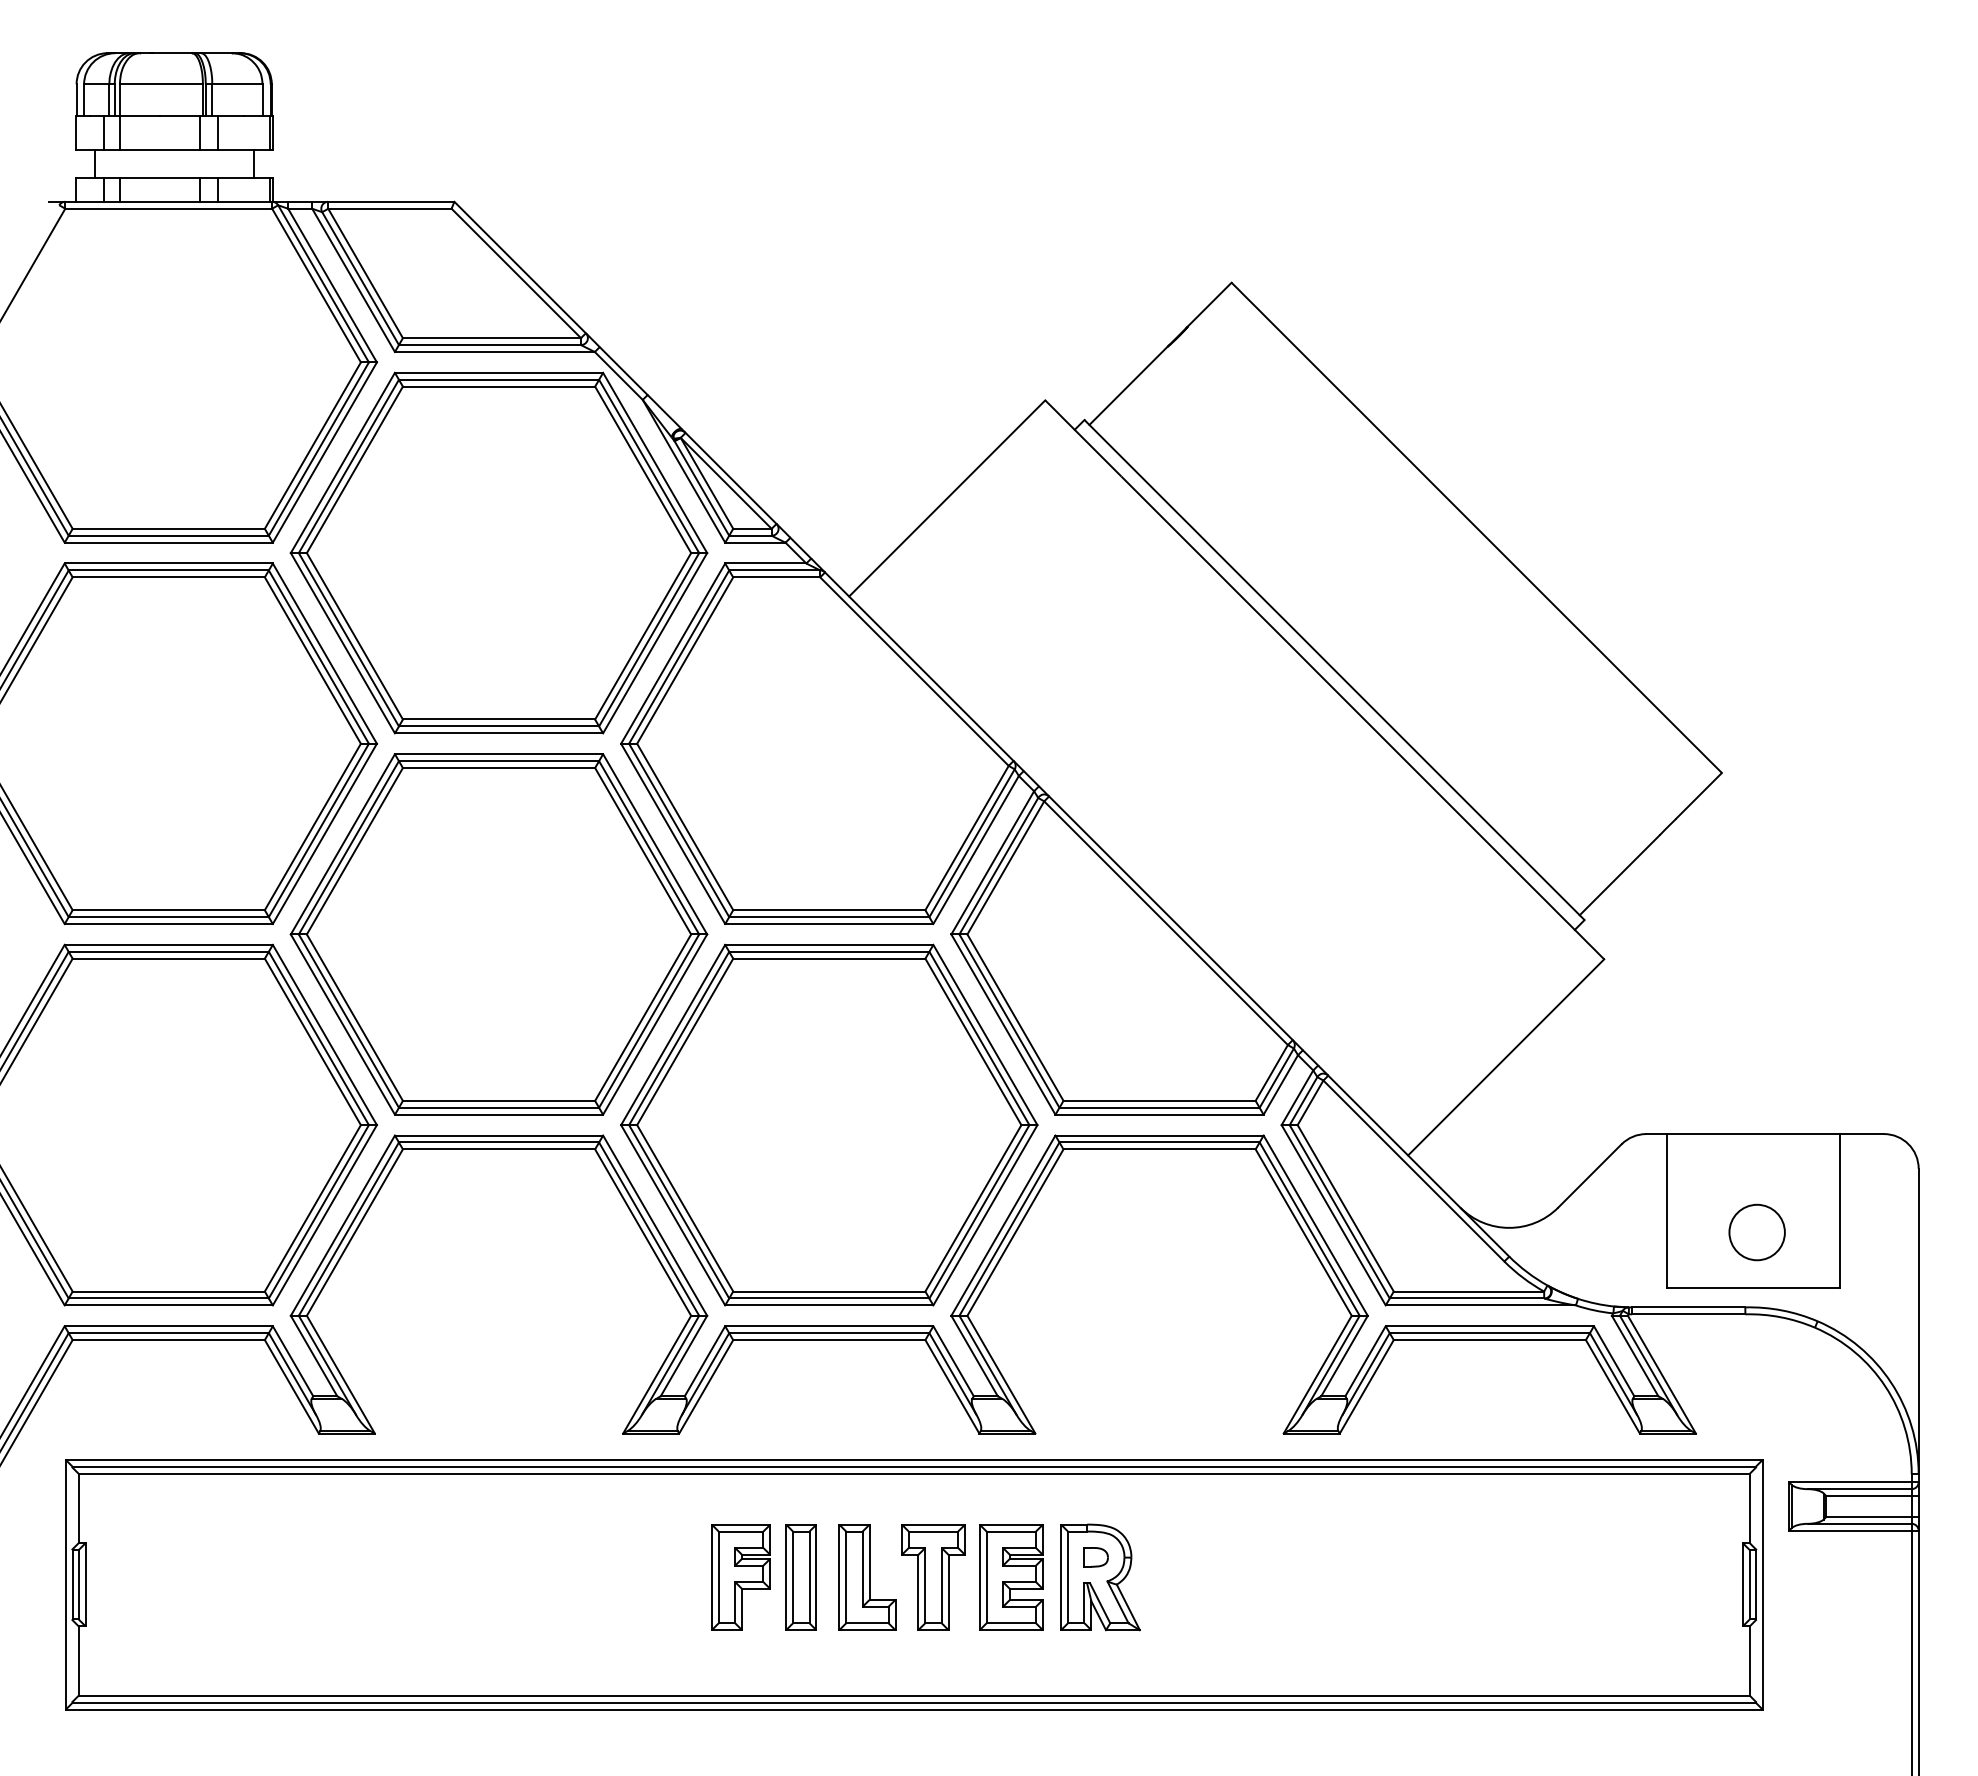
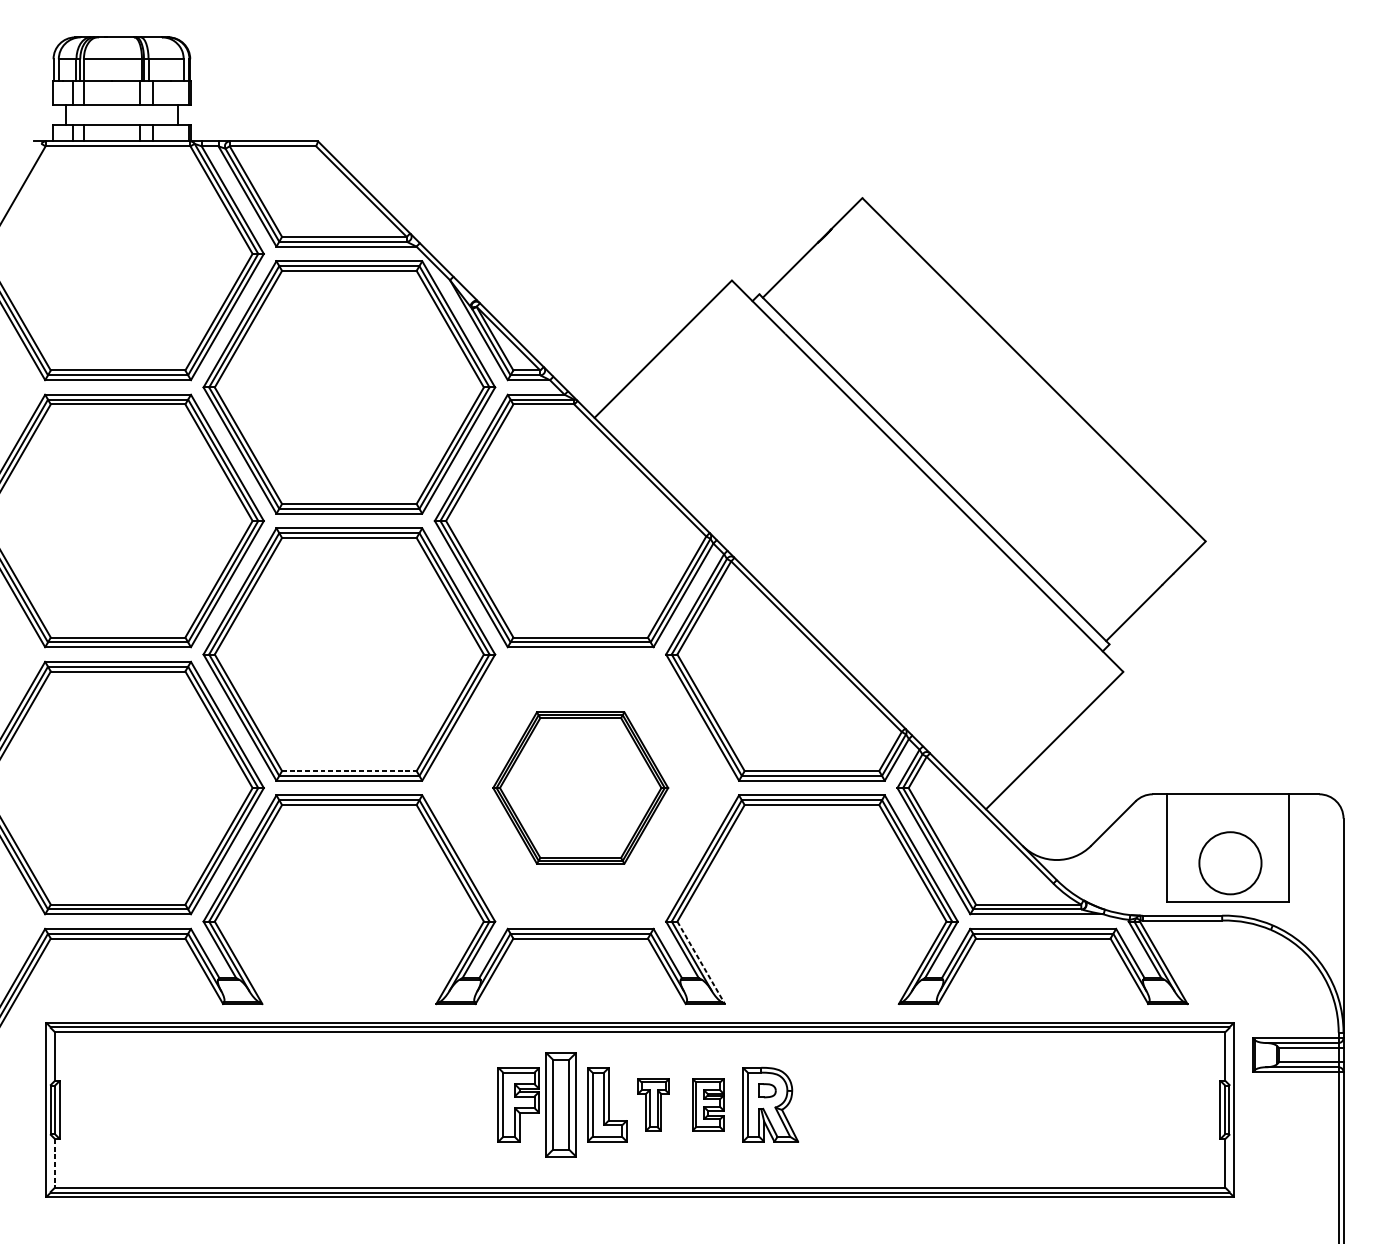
line: (499, 1100) -> (349, 770), solid -> dashed
part: (829, 1124) -> (580, 787), size x0.6
circle: (1756, 1232) -> (1229, 863), size x1.6
line: (1001, 1374) -> (701, 962), solid -> dashed
part: (800, 1577) -> (560, 1104), size x1.4
part: (933, 1577) -> (653, 1104), size x0.7
part: (1011, 1577) -> (708, 1104), size x0.7
line: (78, 1661) -> (54, 1163), solid -> dashed

